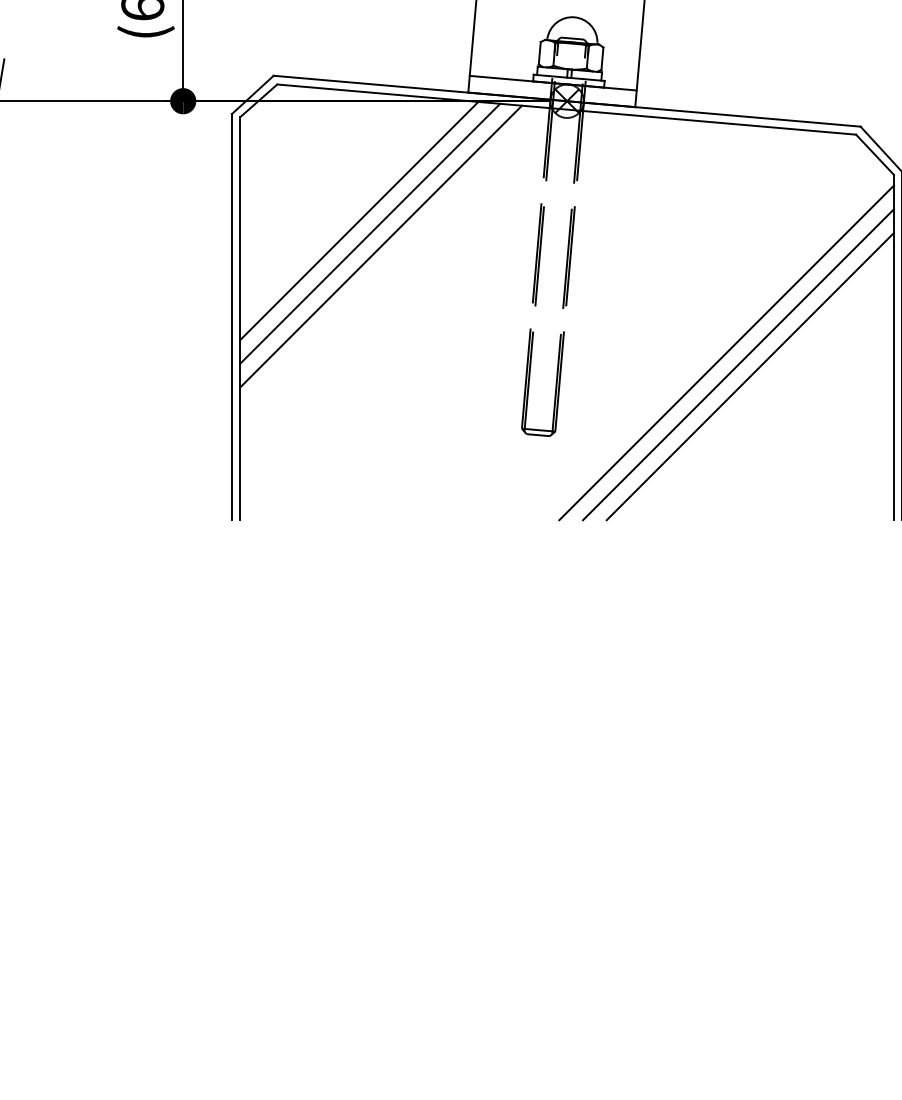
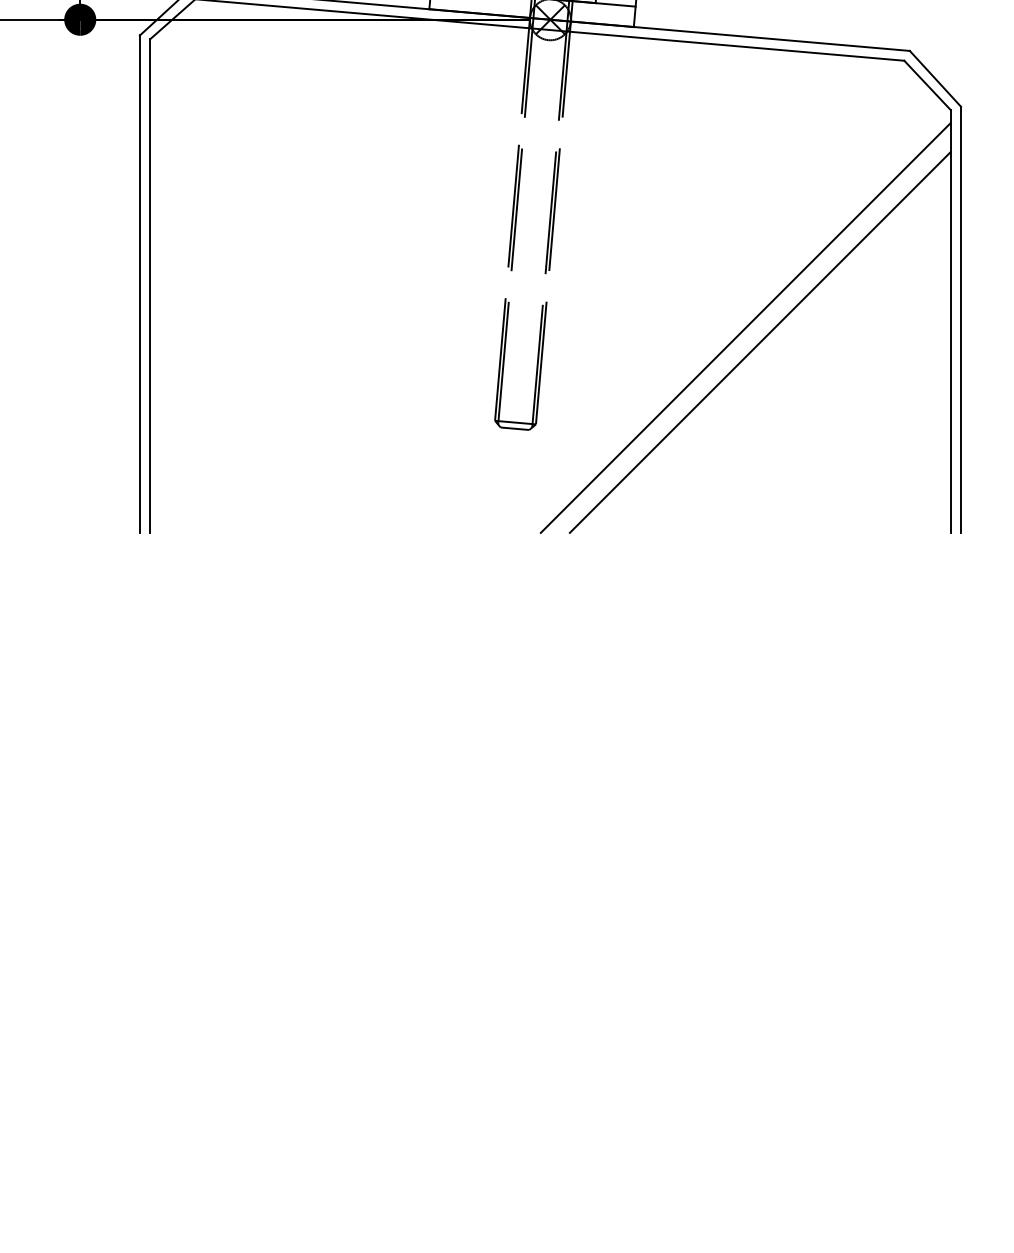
line: (359, 220) -> (296, 165), removed
line: (370, 233) -> (309, 181), removed
line: (381, 246) -> (323, 197), removed
line: (749, 376) -> (773, 356), removed

